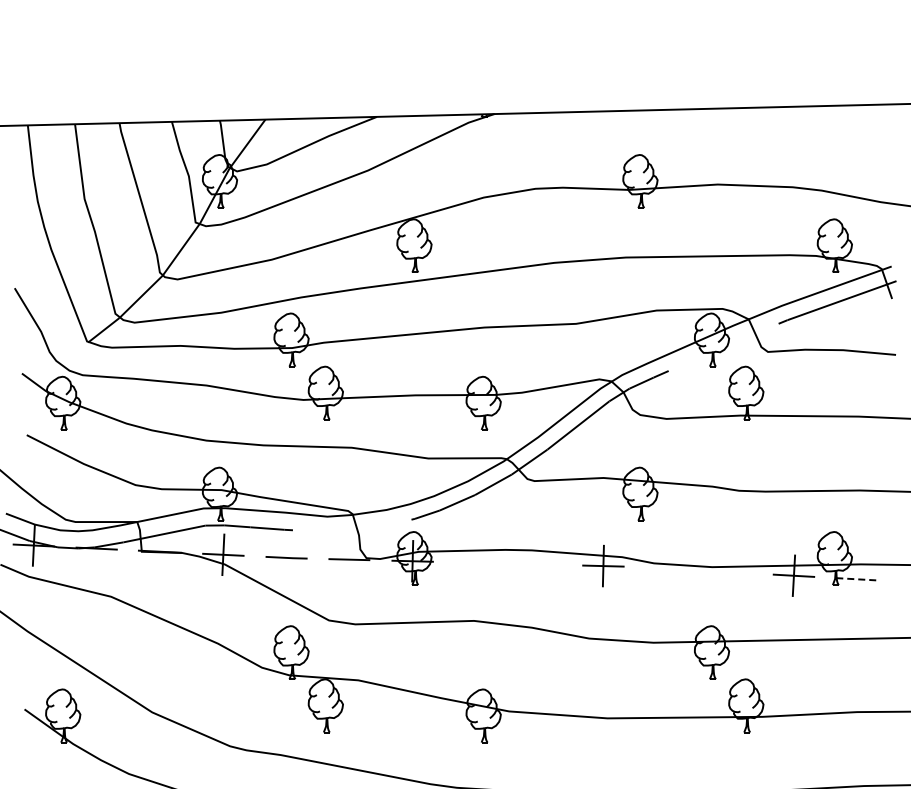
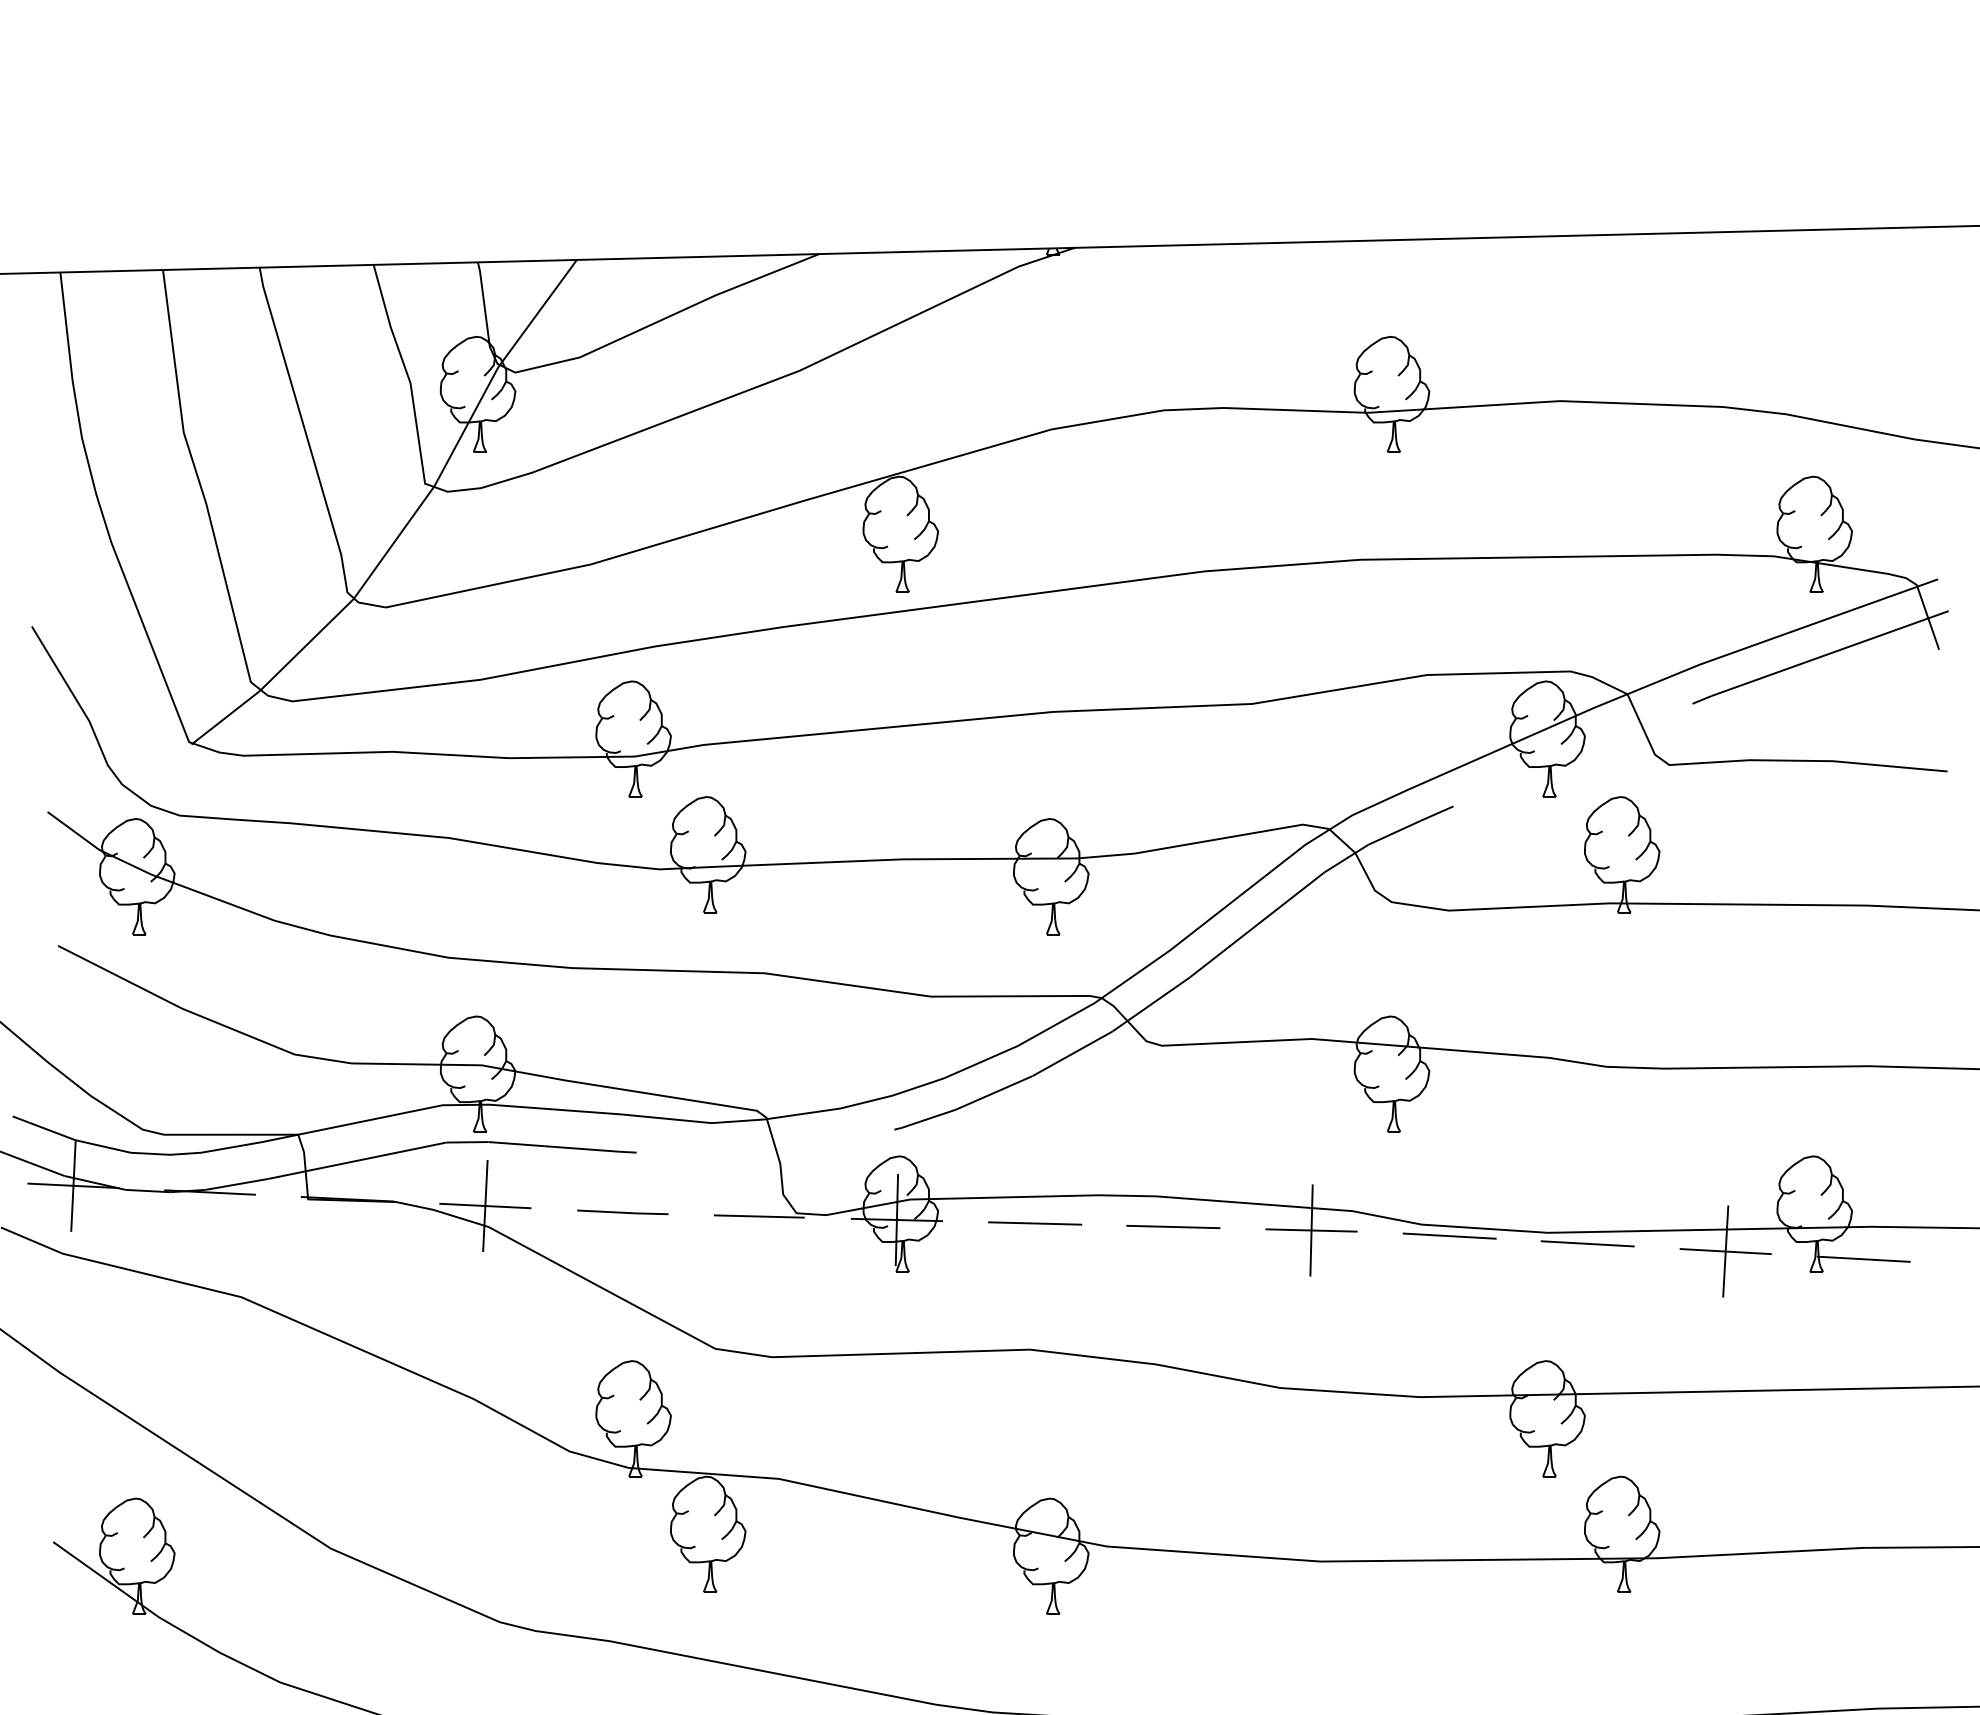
line: (476, 562) -> (1035, 1222), added
line: (539, 564) -> (1172, 1227), added
line: (666, 568) -> (1448, 1235), added
line: (730, 572) -> (1587, 1244), added
line: (857, 579) -> (1863, 1259), dashed -> solid

